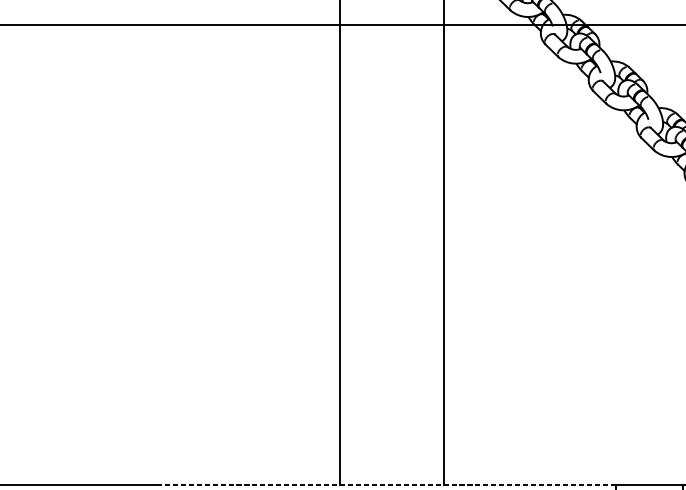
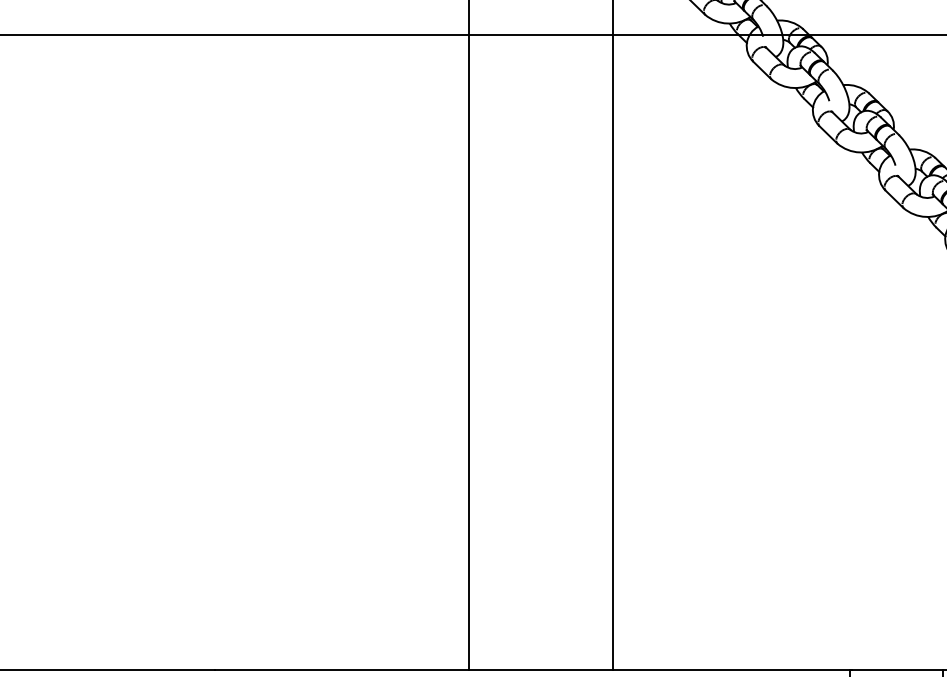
line: (385, 485) -> (532, 670), dashed -> solid

